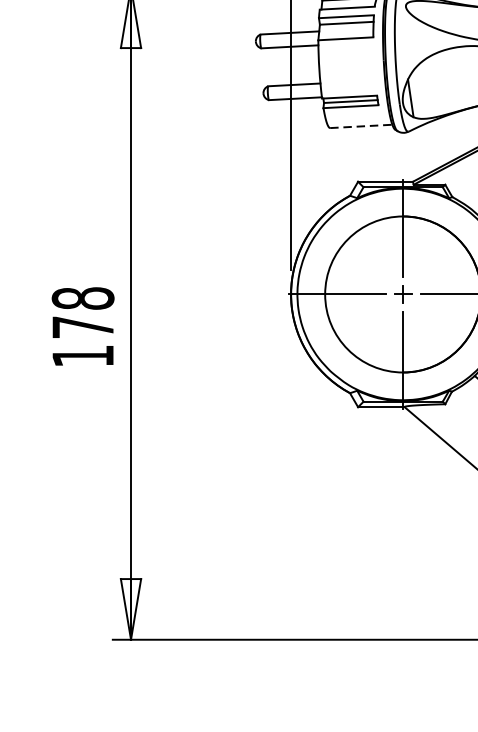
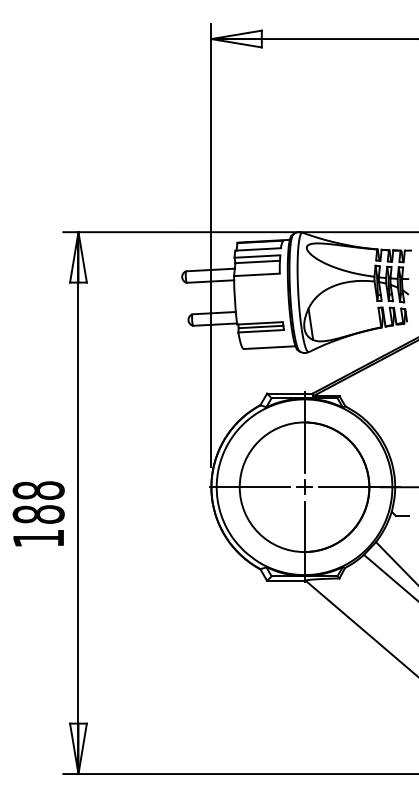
line: (360, 126) -> (269, 347), dashed -> solid
text: (82, 327) -> (38, 514), 178 -> 188

